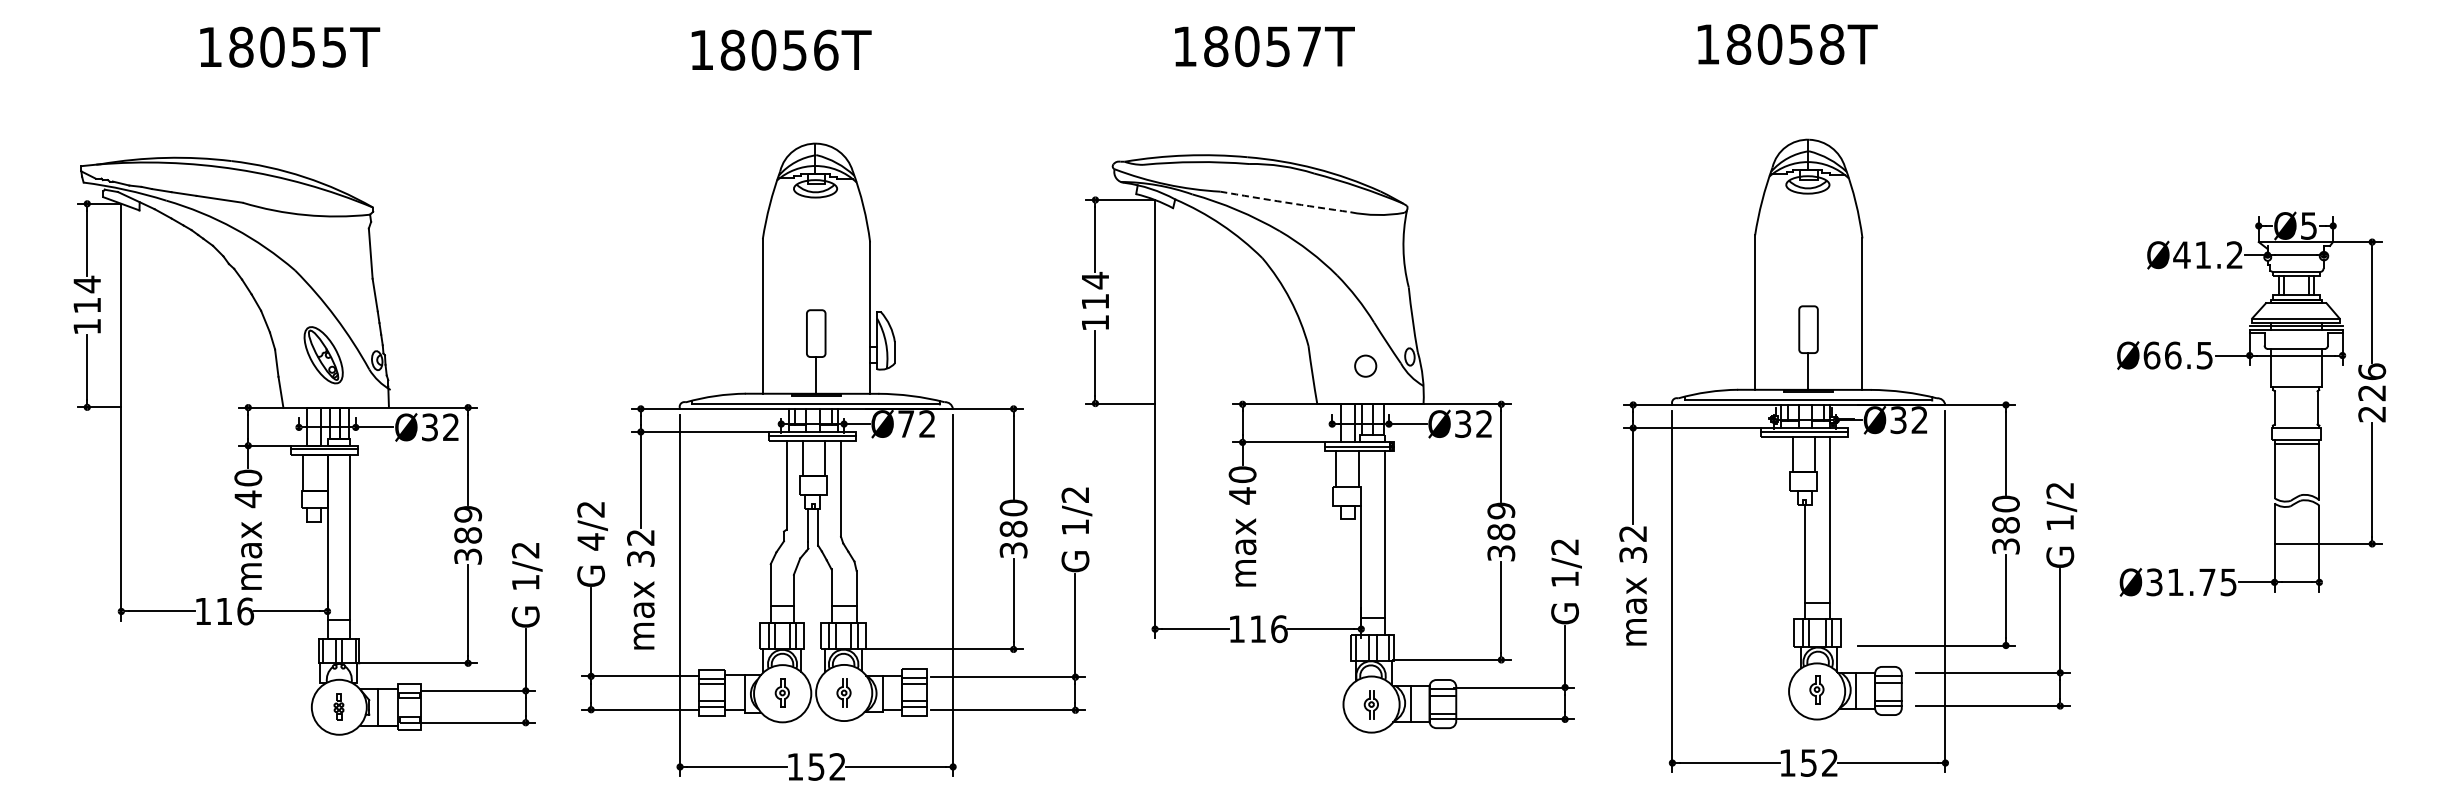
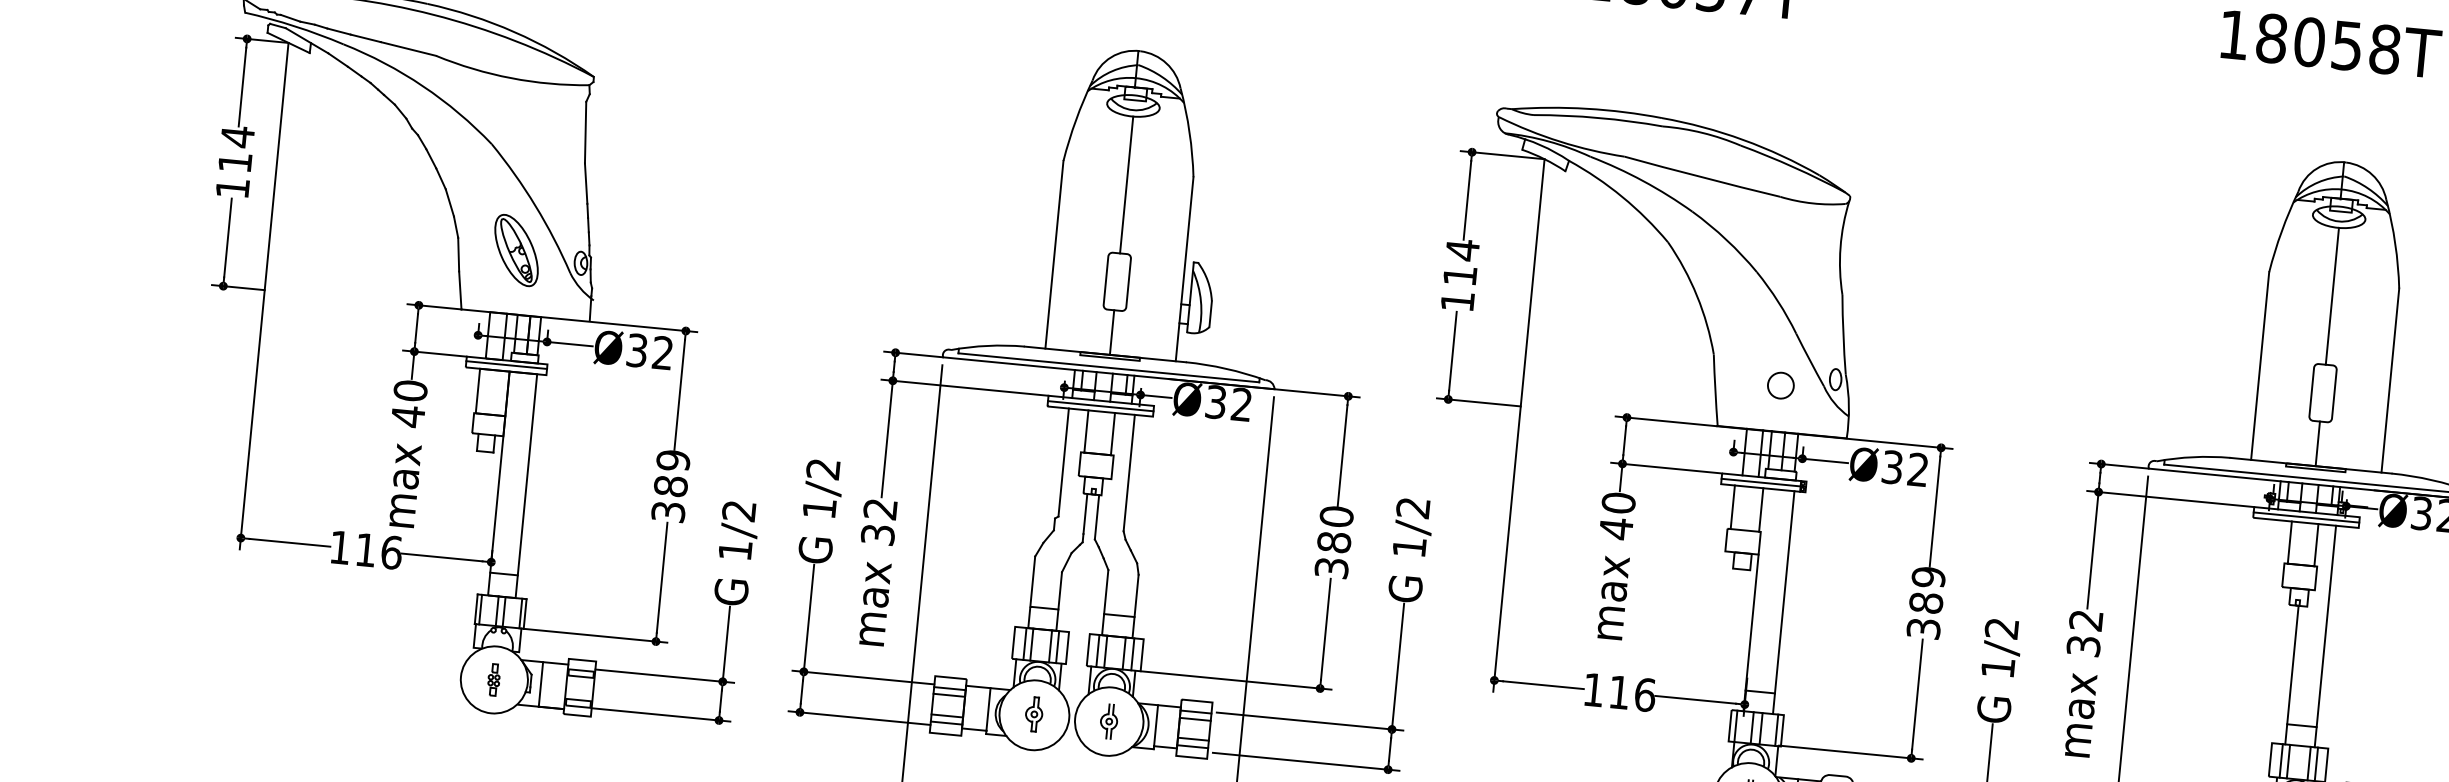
arc: (1285, 202) -> (1702, 177), dashed -> solid
line: (1808, 249) -> (2332, 295), added
line: (816, 253) -> (1127, 184), added
text: (906, 423) -> (1216, 401), Ø72 -> Ø32
text: (590, 541) -> (818, 507), 4/2 -> 1/2

